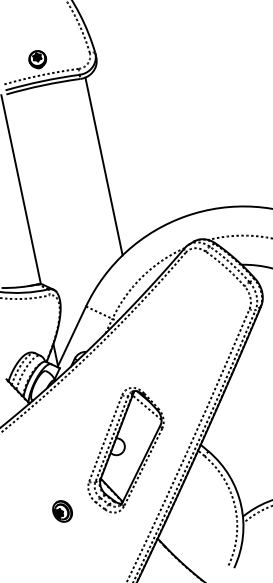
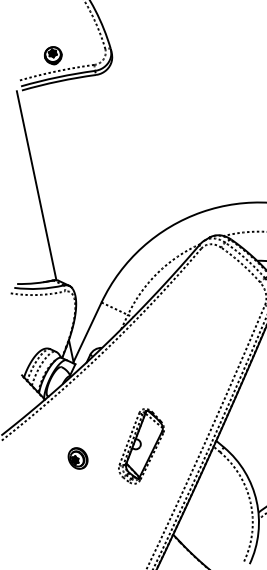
line: (103, 166) -> (119, 162), removed
part: (125, 450) -> (141, 446), size x0.6
part: (62, 511) -> (78, 458), moved

